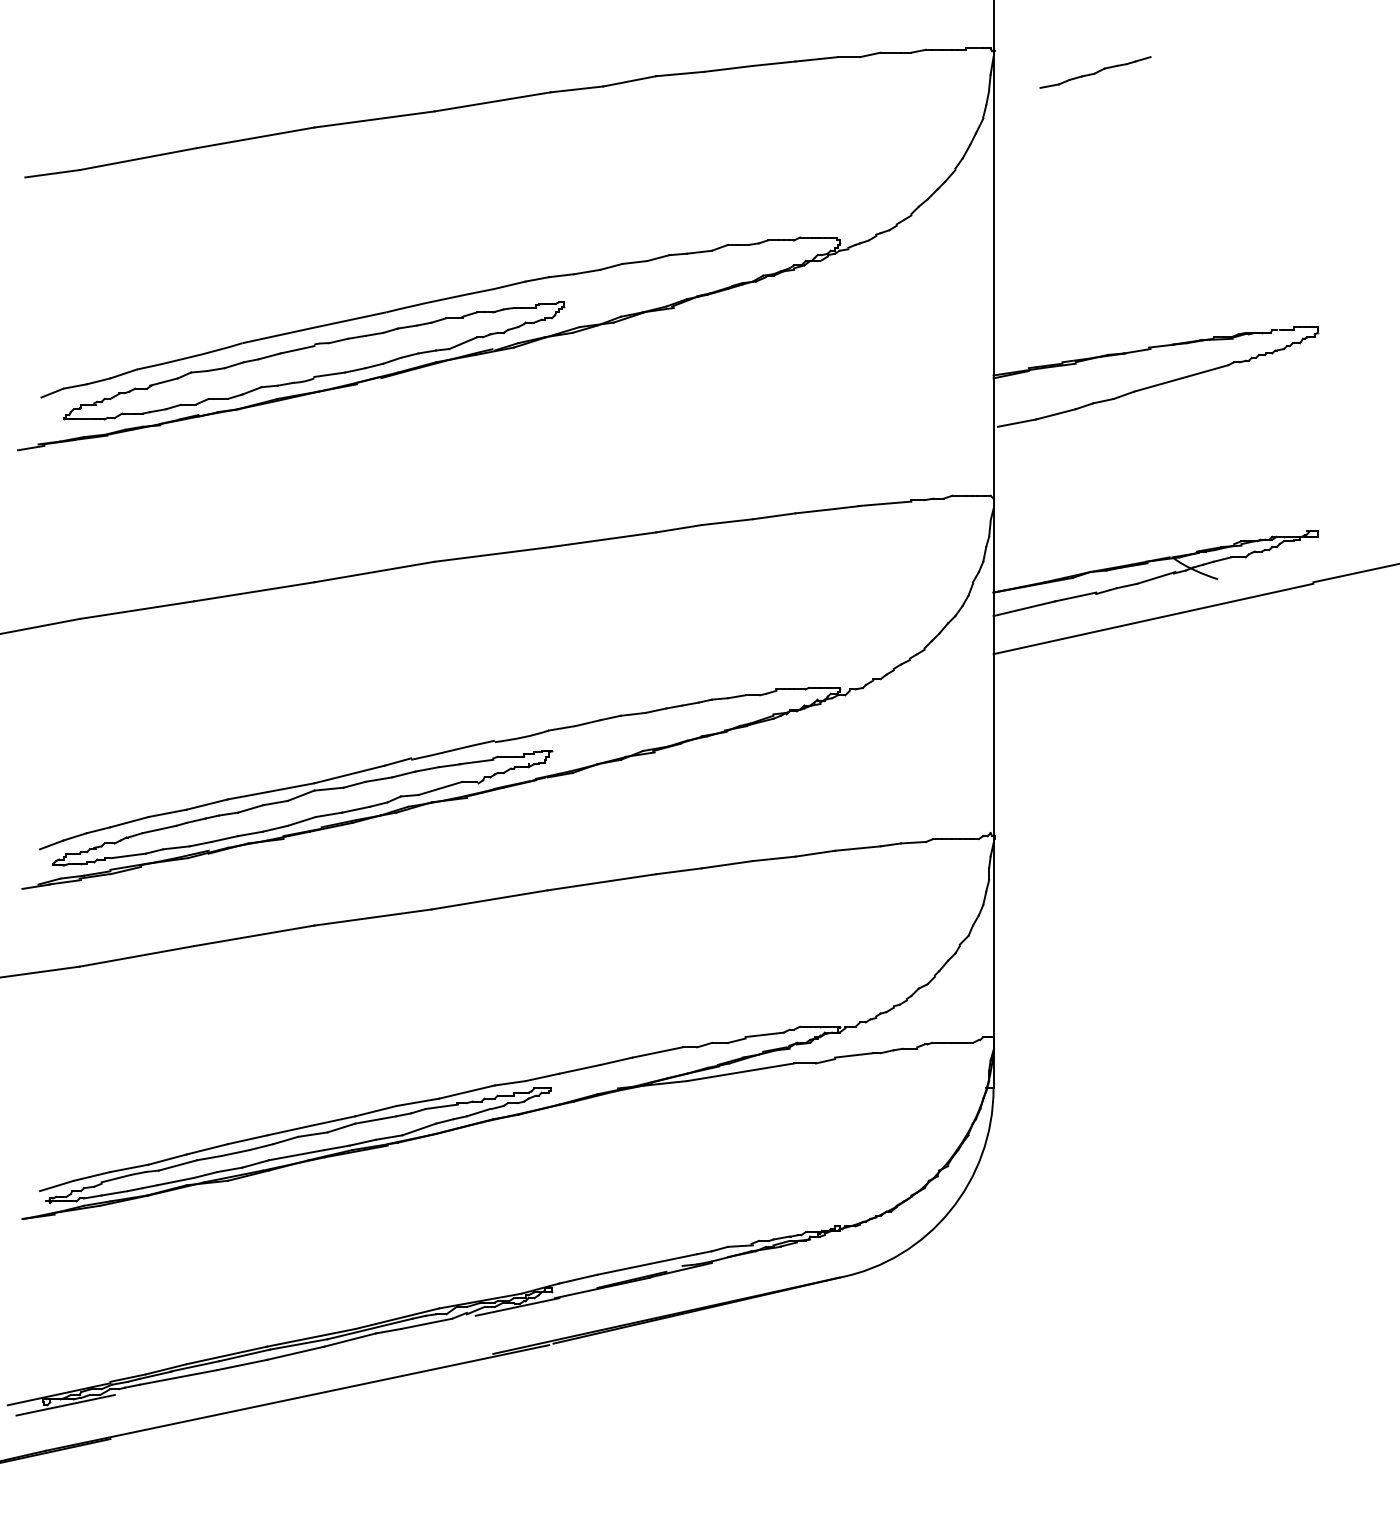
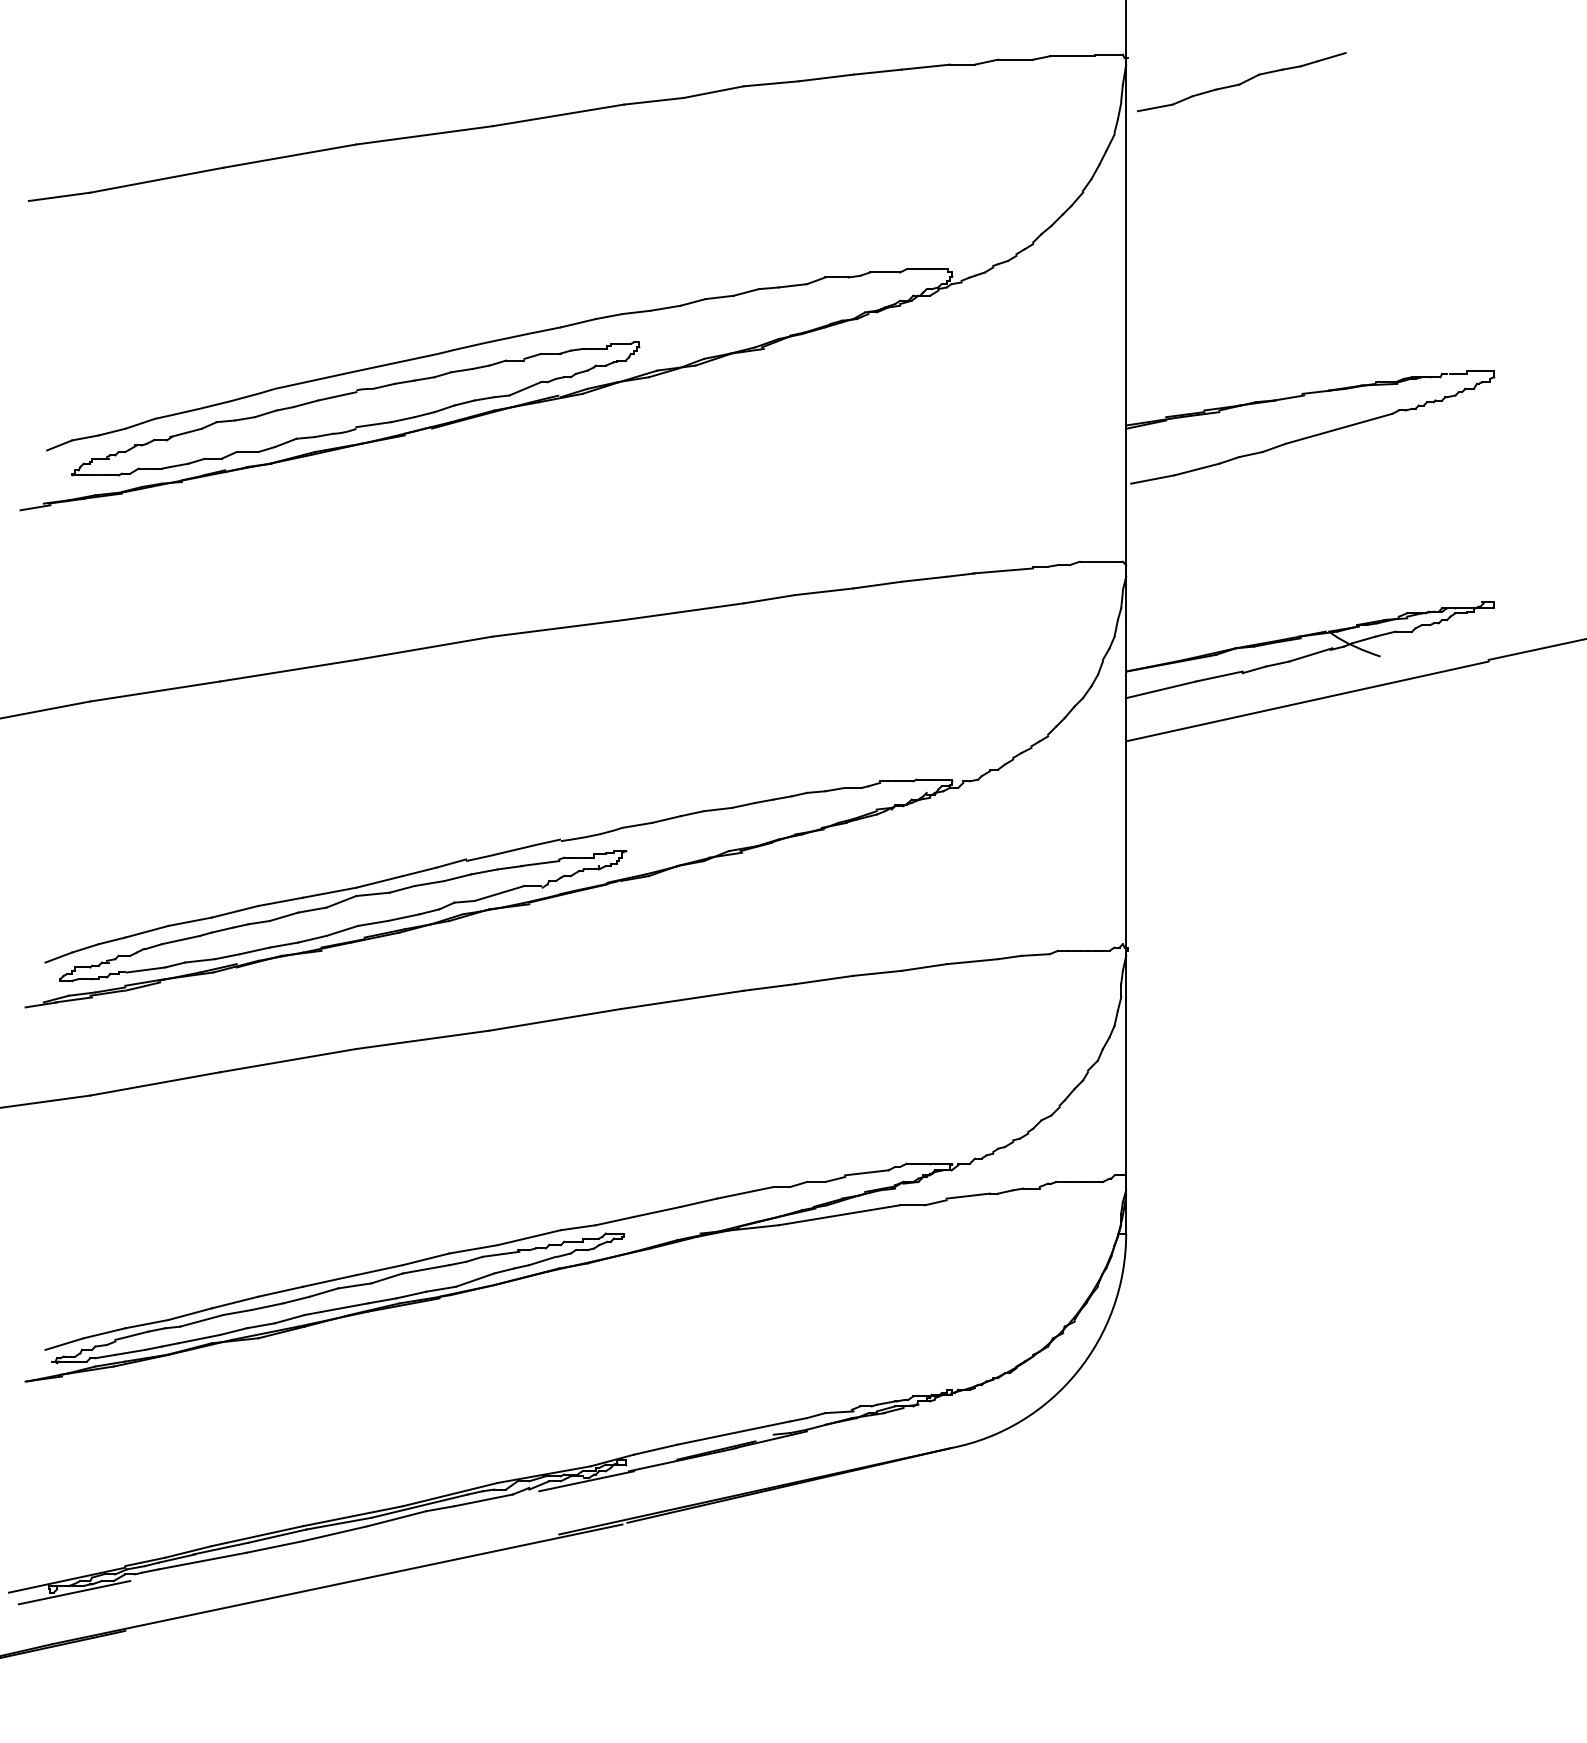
part: (1095, 72) -> (1241, 82), size x1.67

